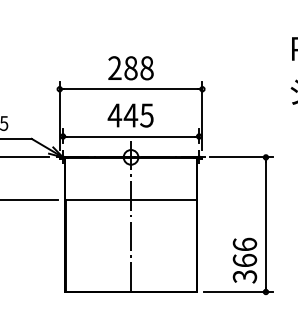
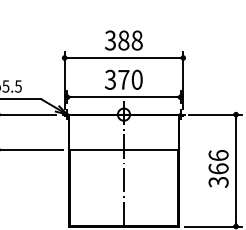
text: (114, 68) -> (110, 40), 288 -> 388
text: (130, 115) -> (123, 79), 445 -> 370
text: (244, 260) -> (218, 168), moved

